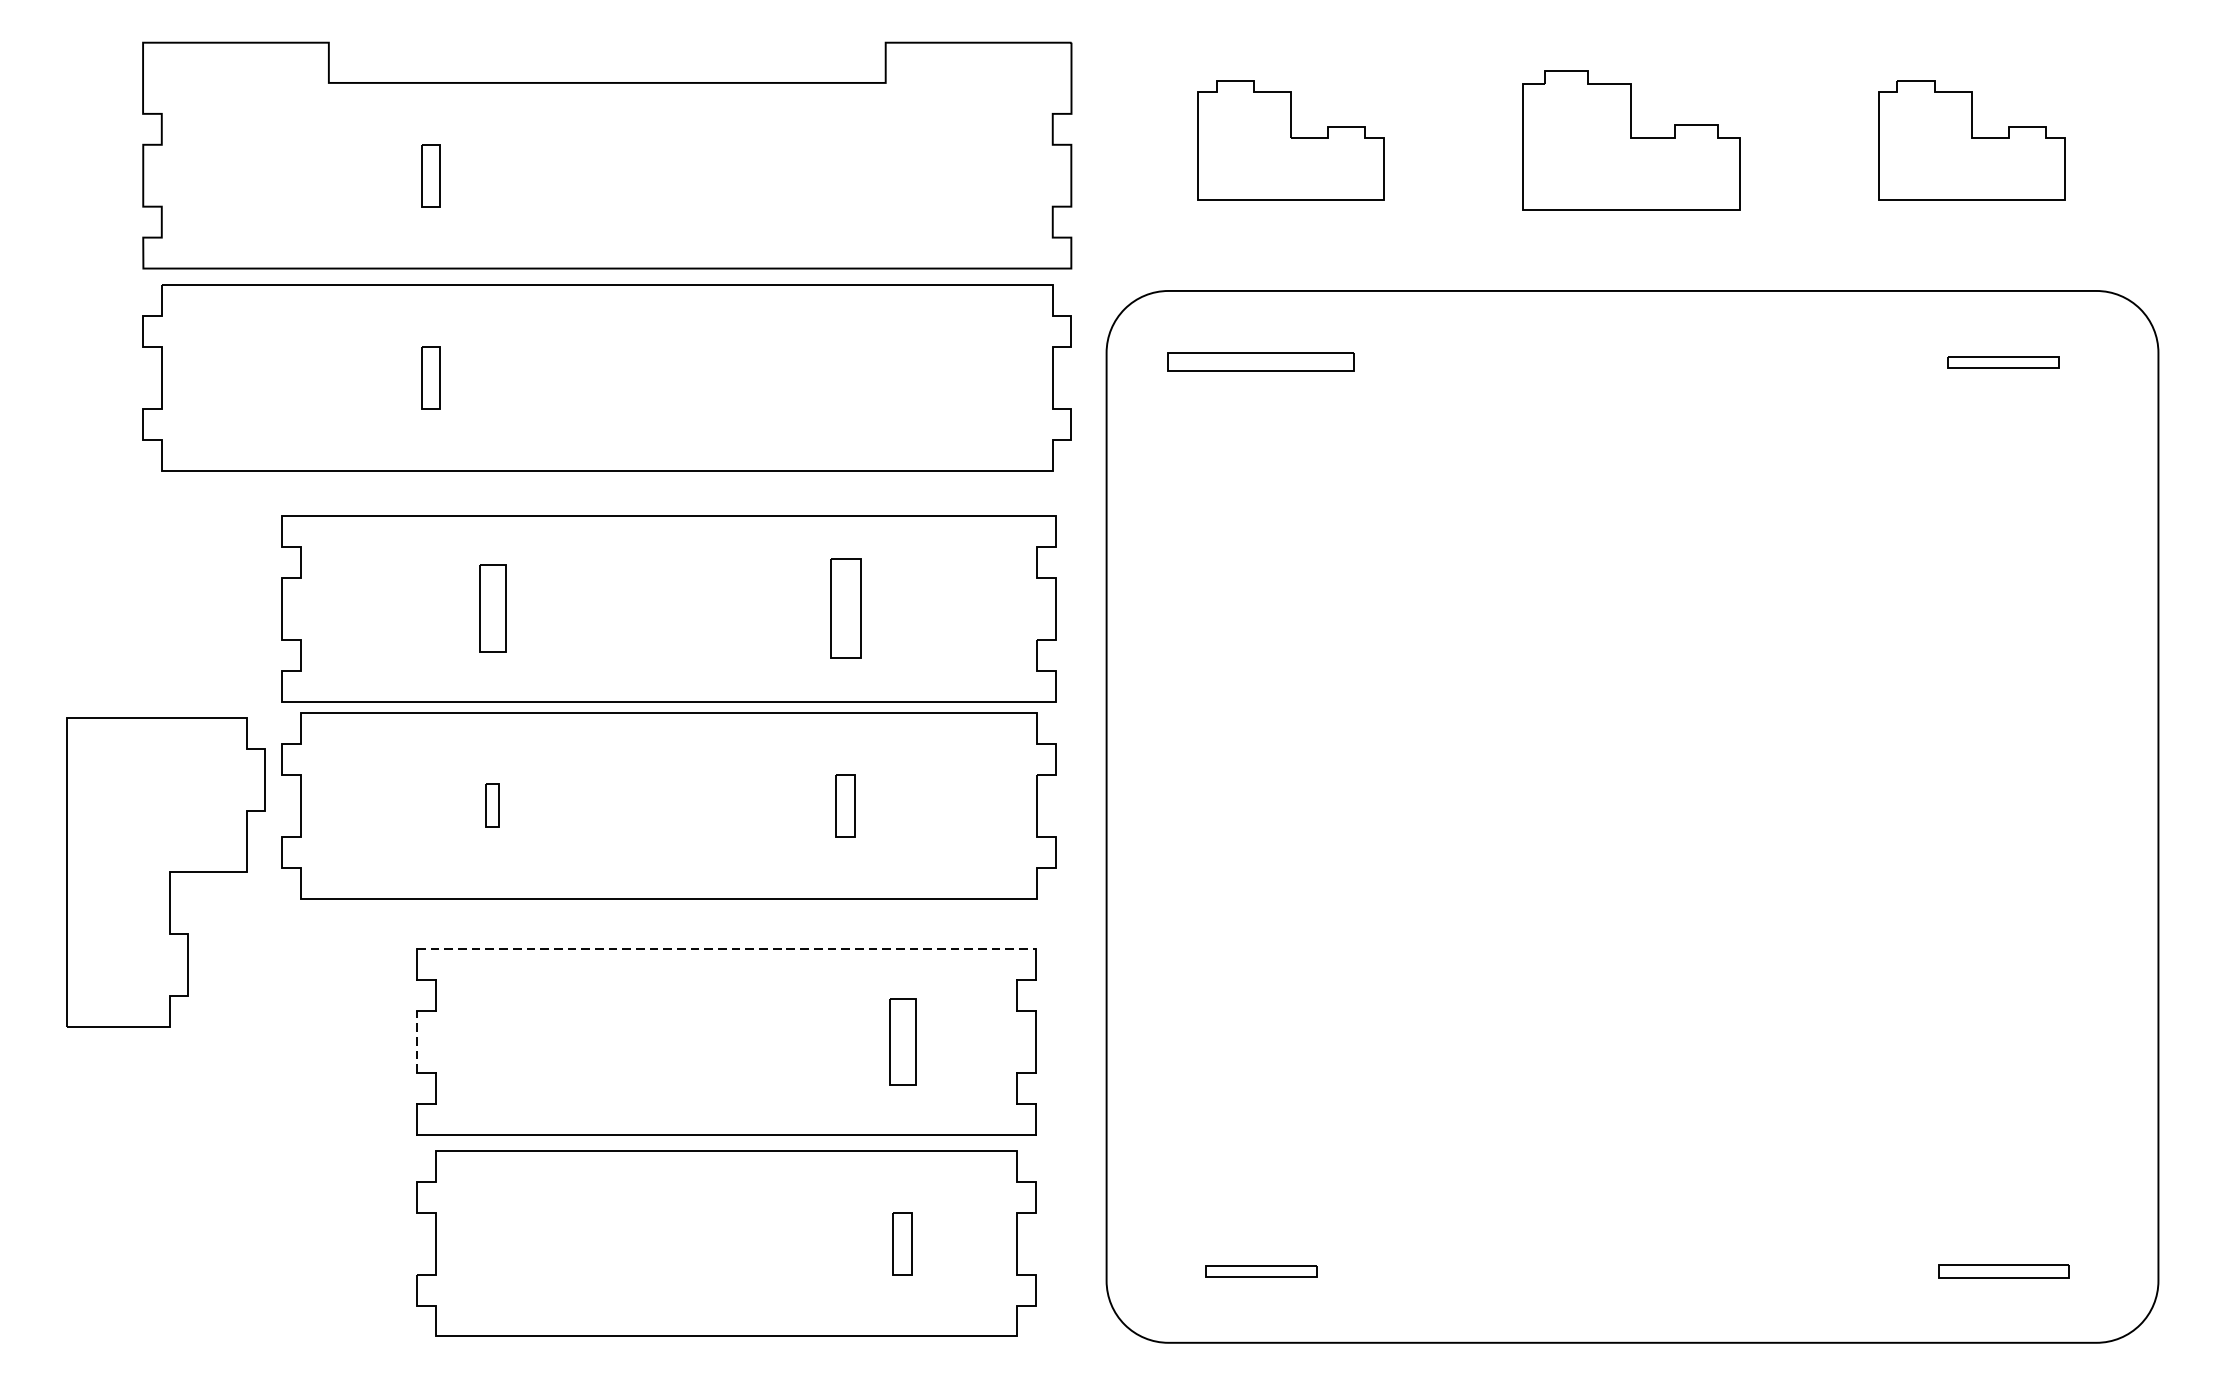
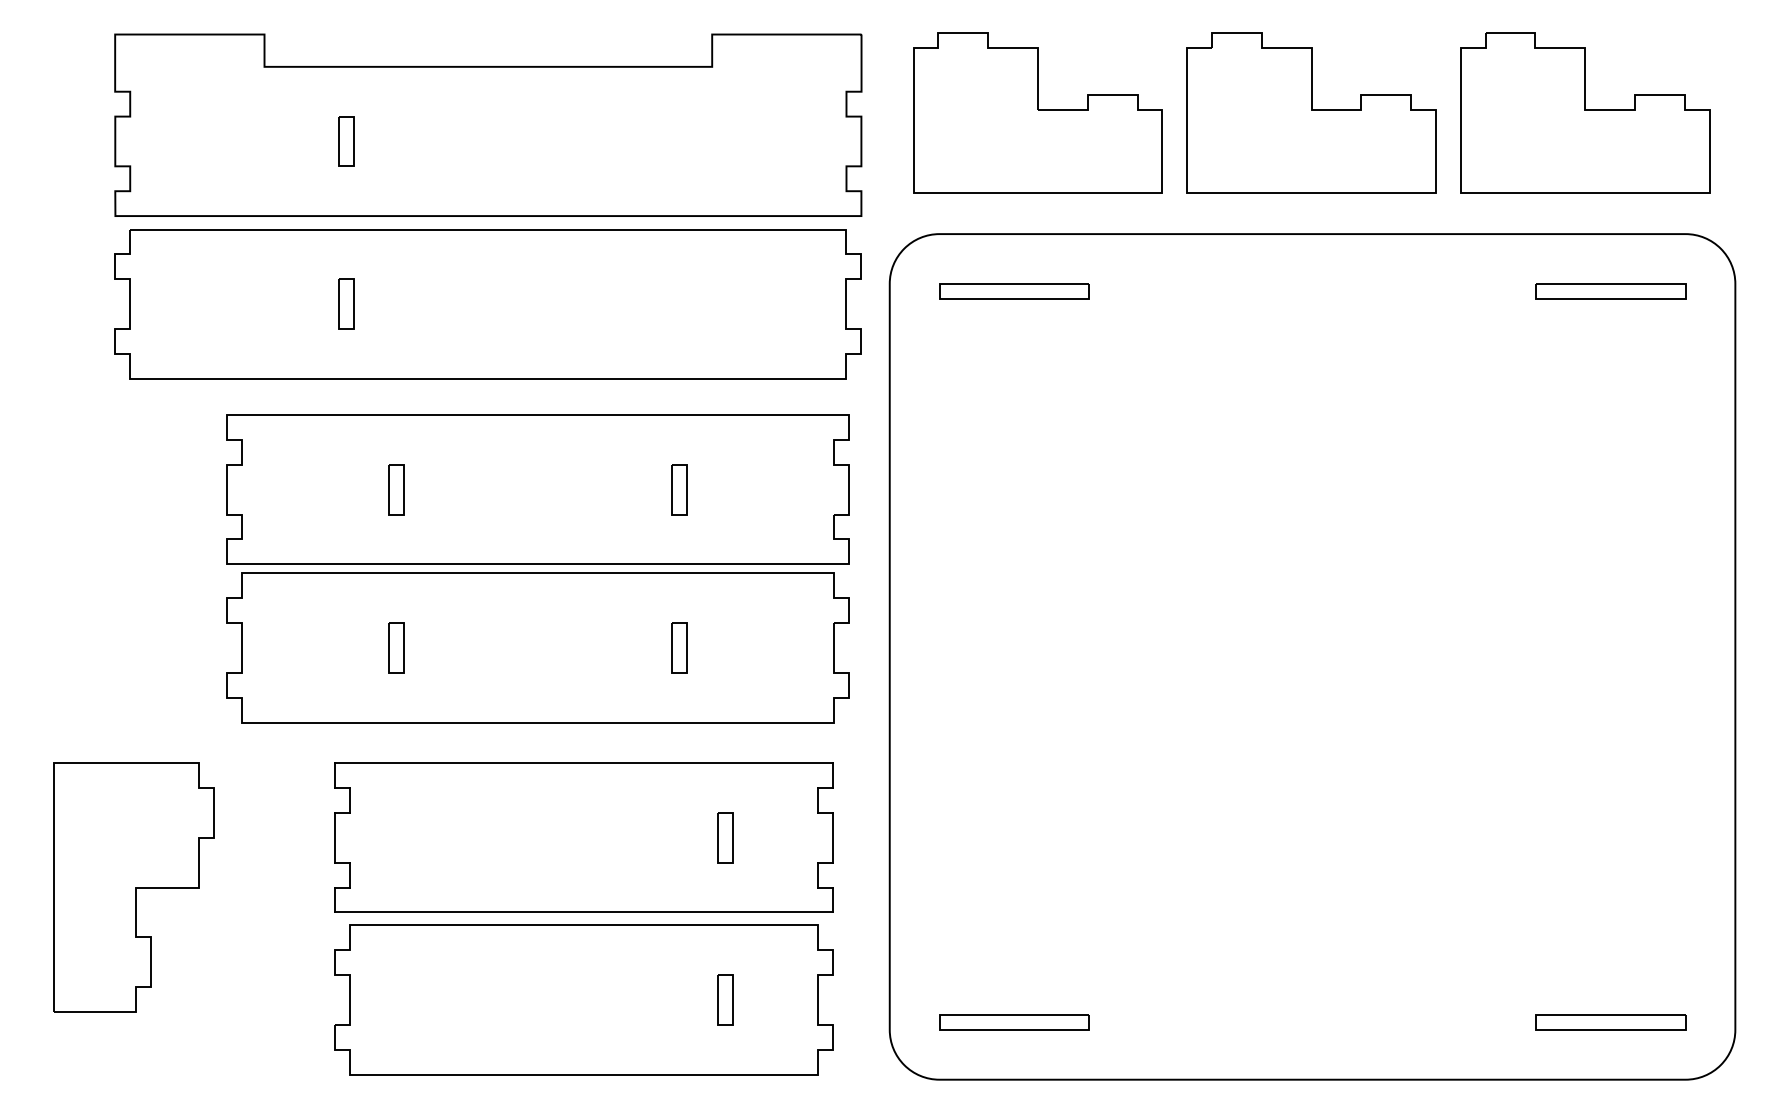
part: (1290, 139) -> (1037, 112), size x1.67
part: (1631, 139) -> (1311, 112), size x1.43
part: (1972, 139) -> (1585, 112), size x1.67
part: (2003, 362) -> (1610, 291), size x1.67
part: (493, 608) -> (396, 489), size x0.71
part: (845, 608) -> (679, 489), size x0.62
part: (493, 805) -> (396, 647), size x1.43
part: (165, 872) -> (133, 887), moved
line: (726, 949) -> (584, 763), dashed -> solid
line: (417, 1041) -> (335, 837), dashed -> solid
part: (902, 1041) -> (725, 837), size x0.71
part: (1261, 1271) -> (1014, 1022), size x1.67
part: (2003, 1271) -> (1610, 1022), size x1.43

